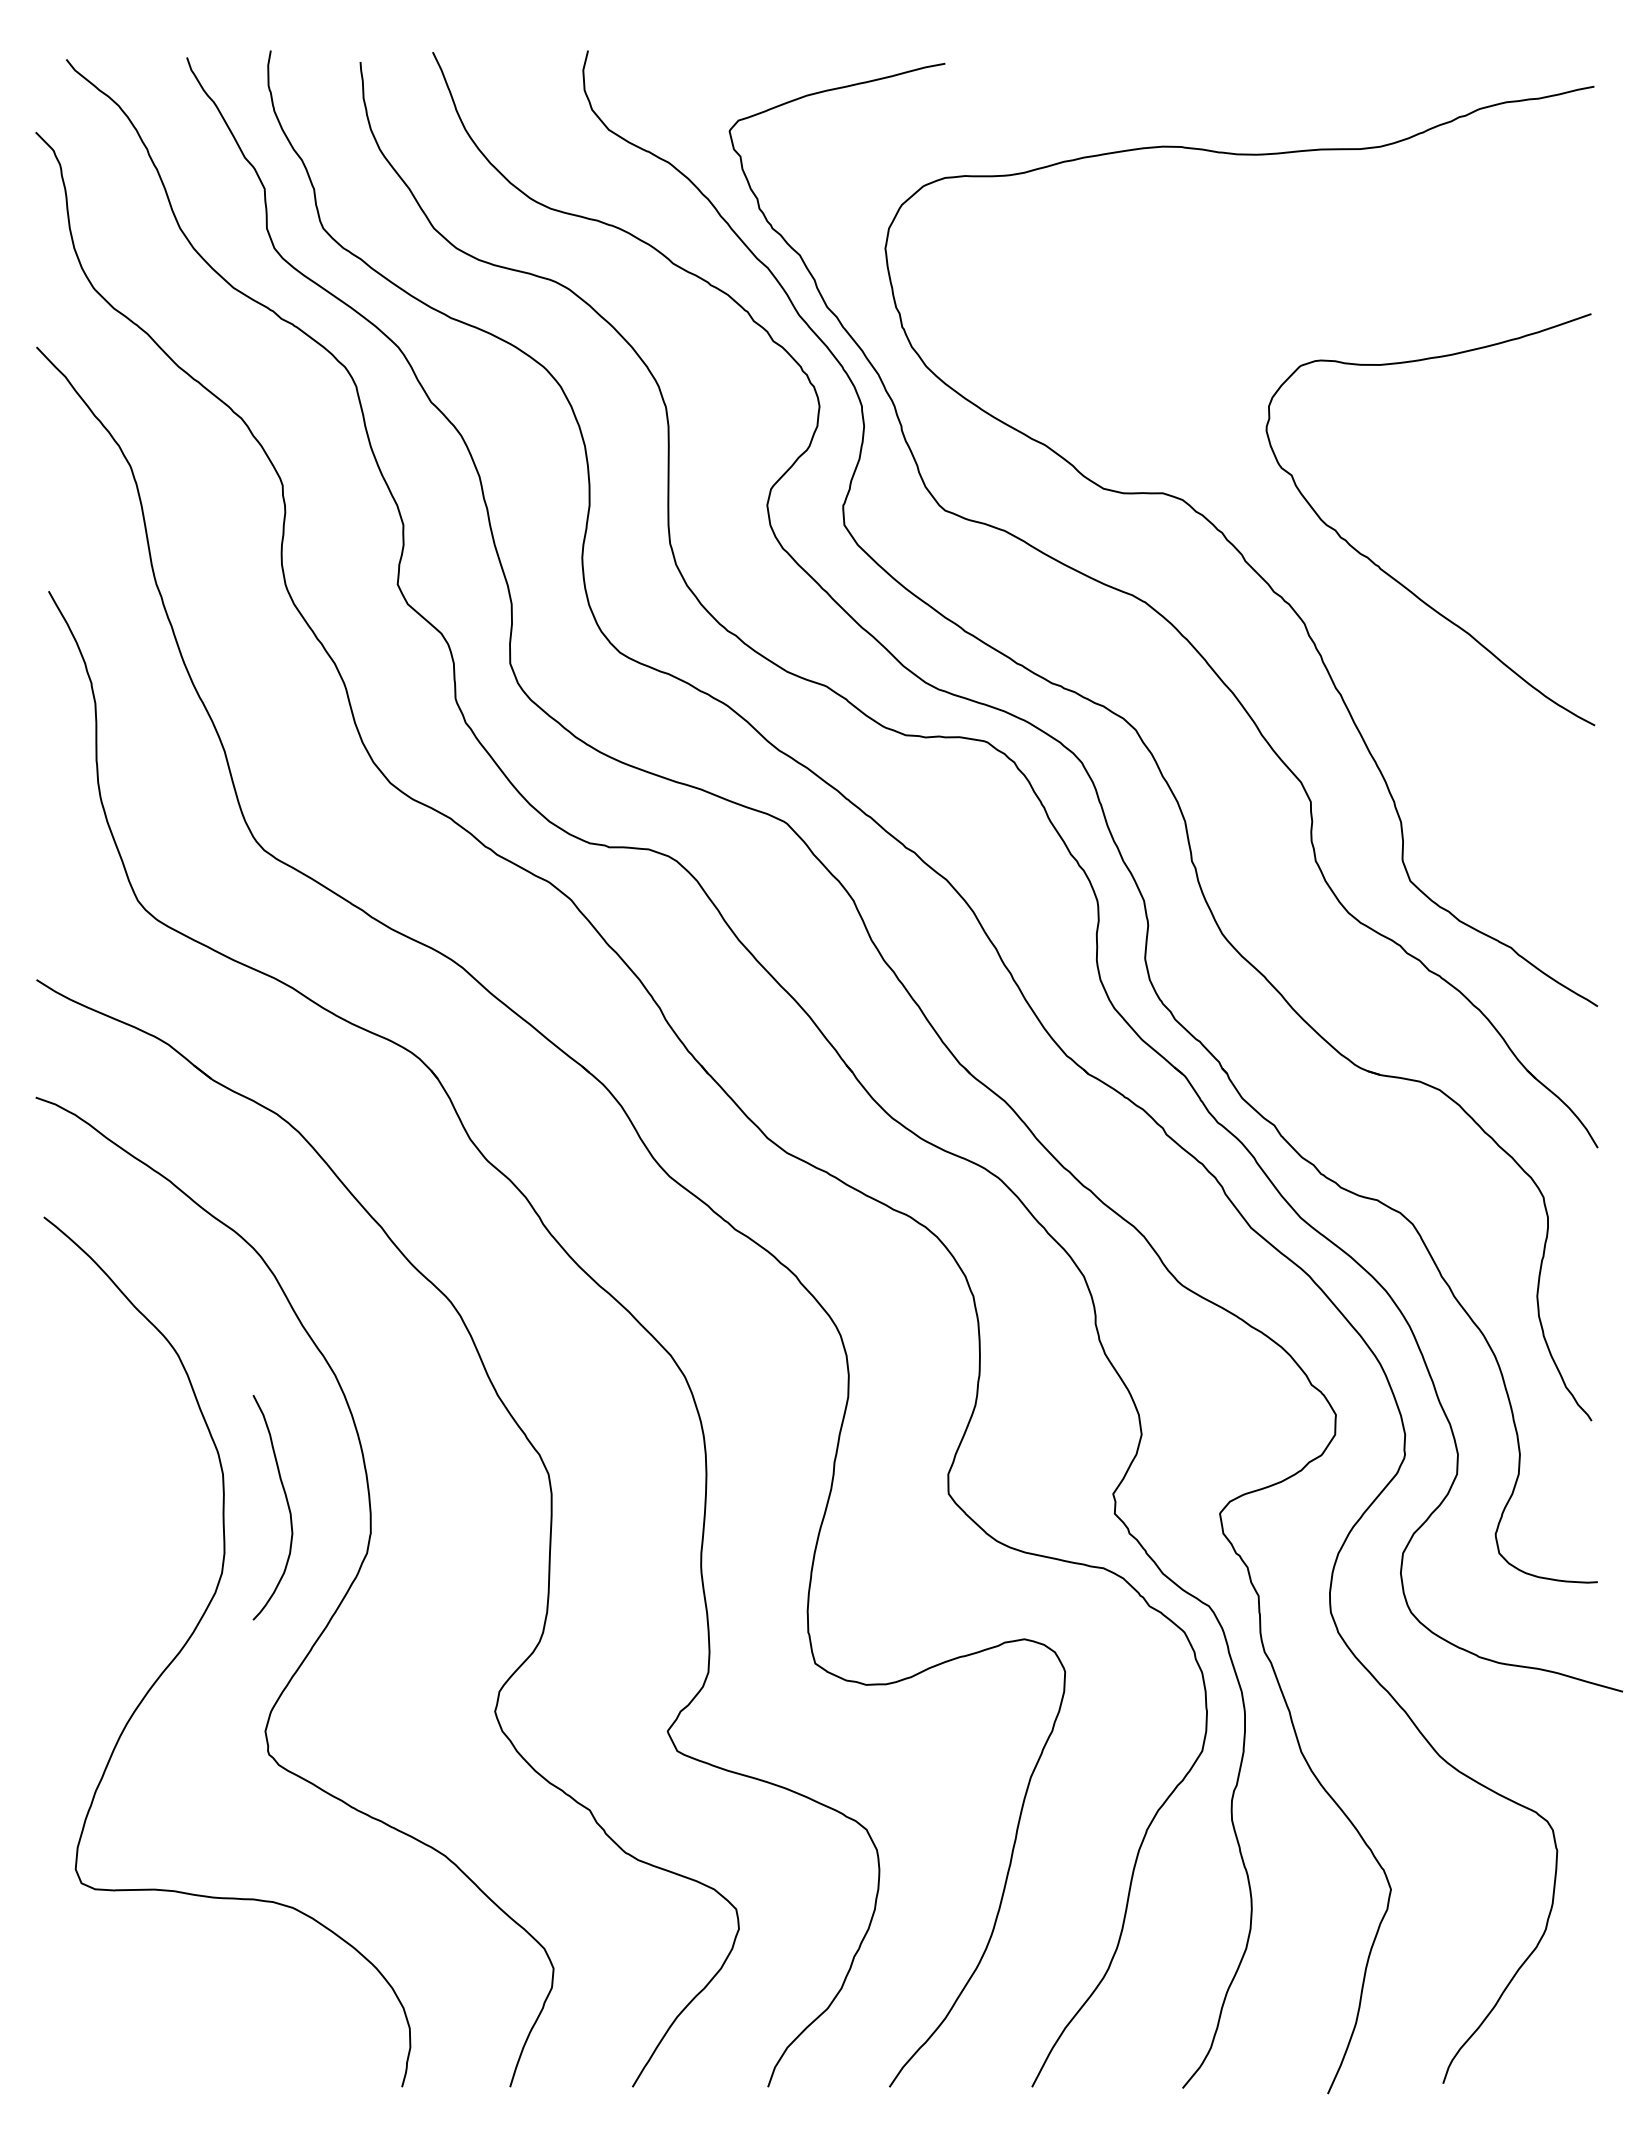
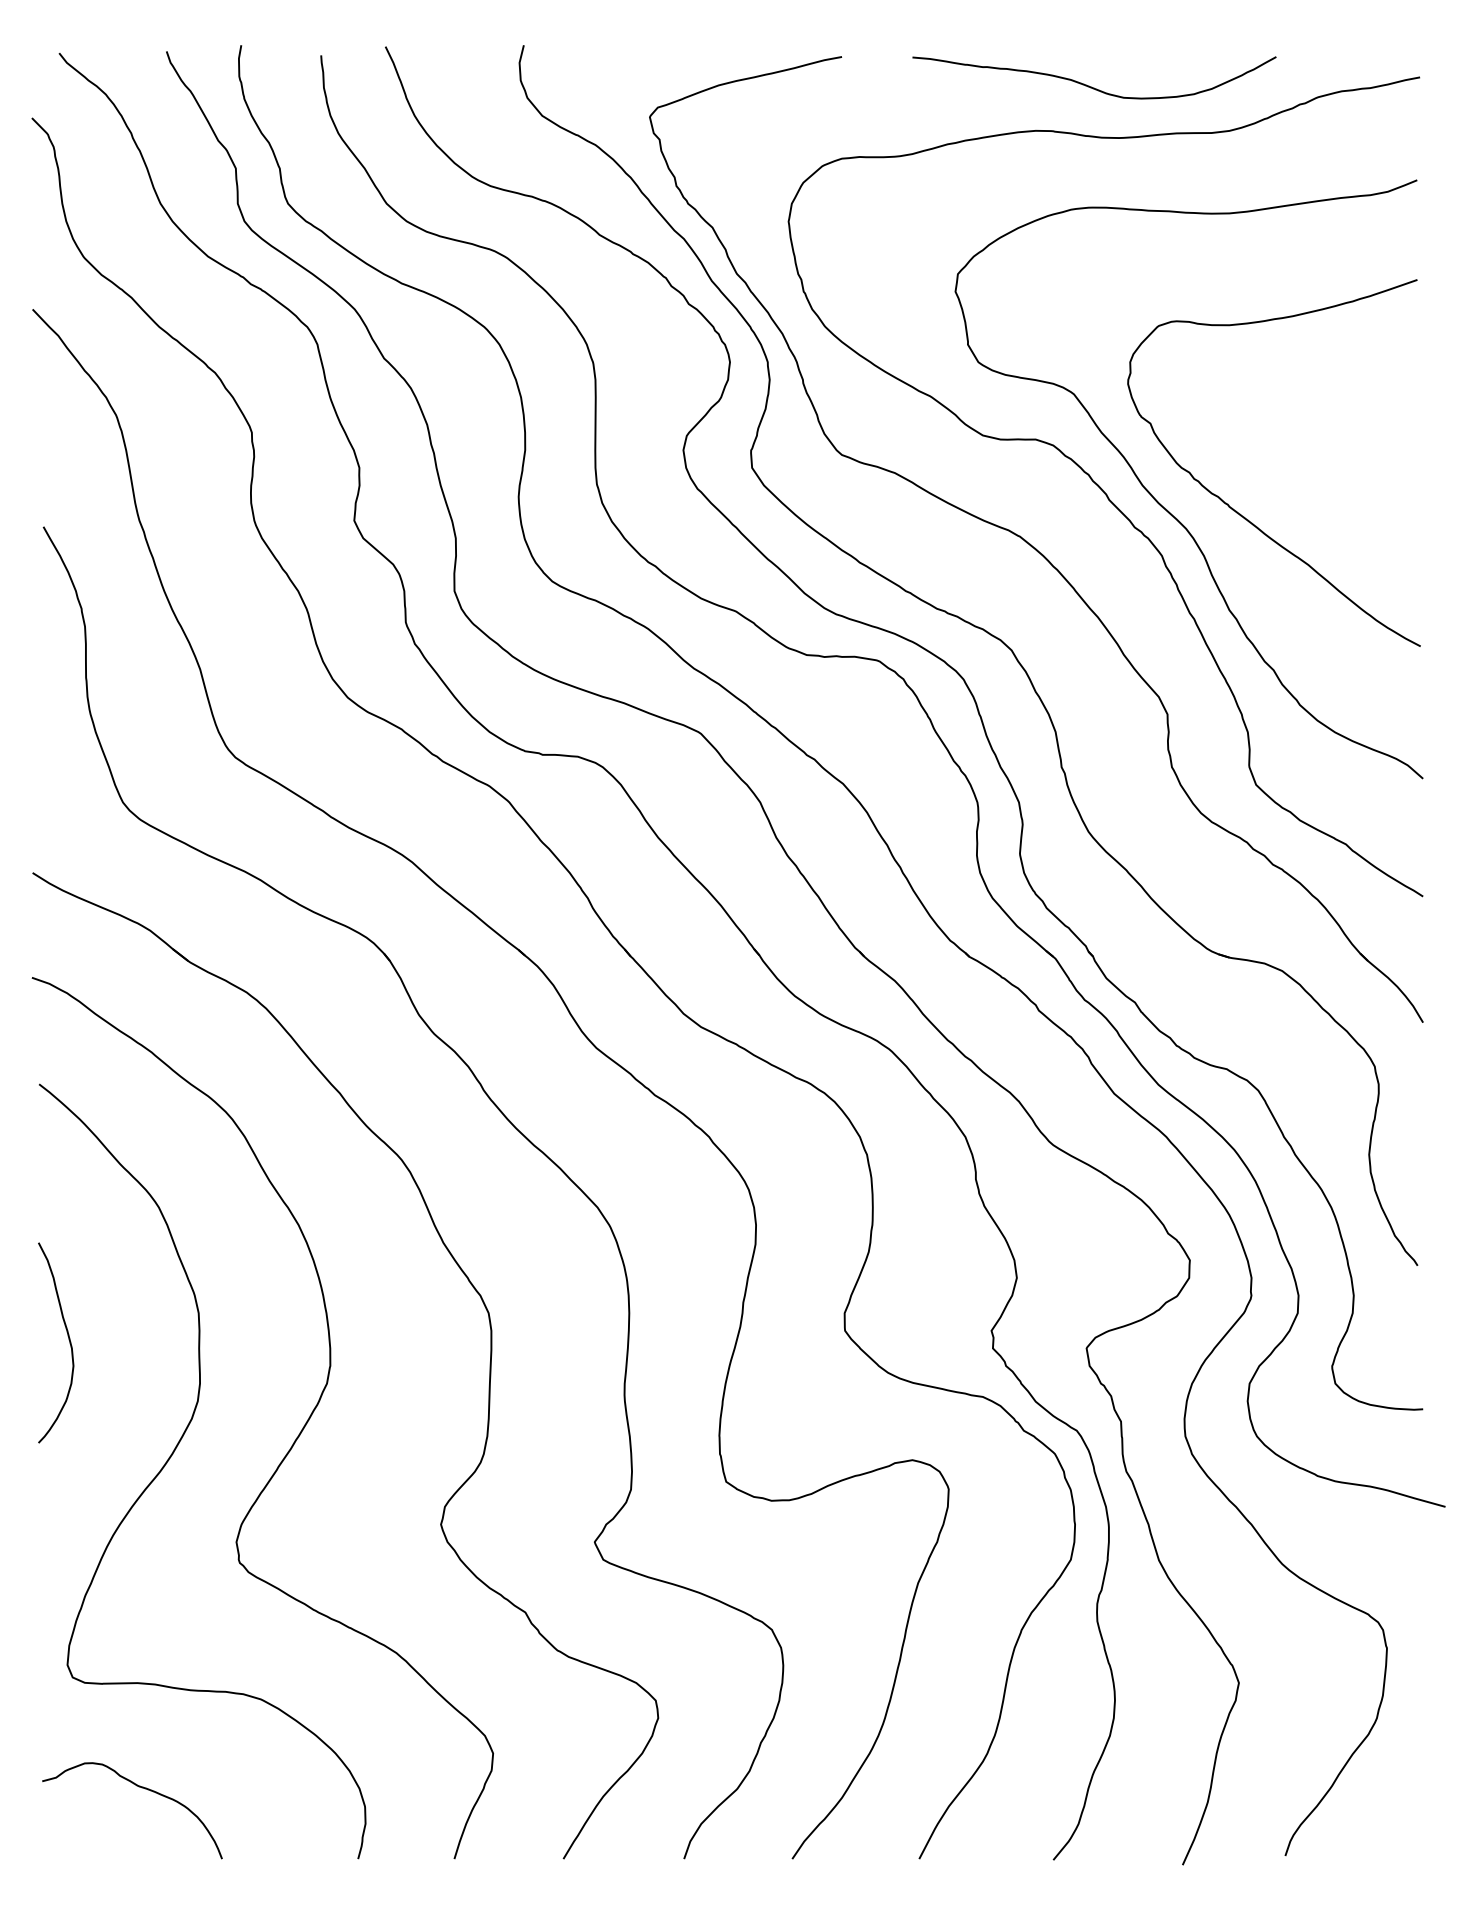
curve: (1224, 96) -> (1090, 86), added
curve: (1305, 567) -> (1162, 505), added
curve: (286, 1502) -> (68, 1338), moved
curve: (155, 2006) -> (138, 1787), added

